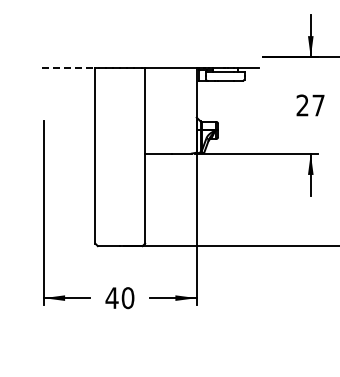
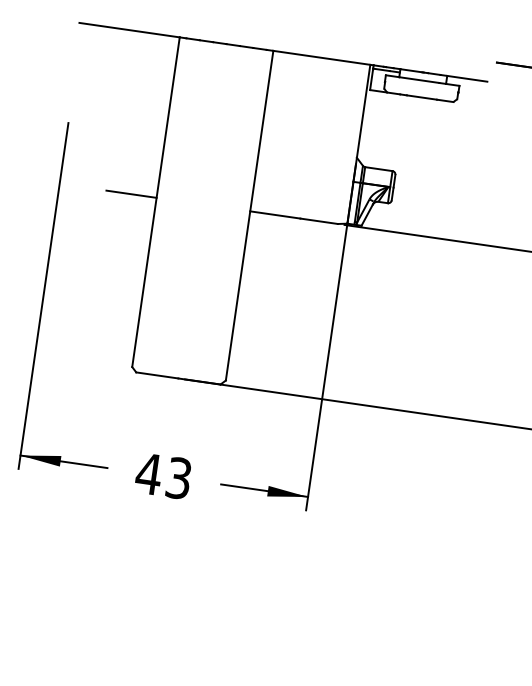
line: (68, 68) -> (129, 30), dashed -> solid
line: (81, 153) -> (130, 193), added
text: (127, 298) -> (177, 478), 40 -> 43

